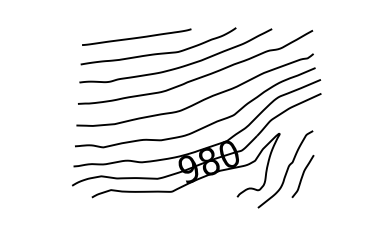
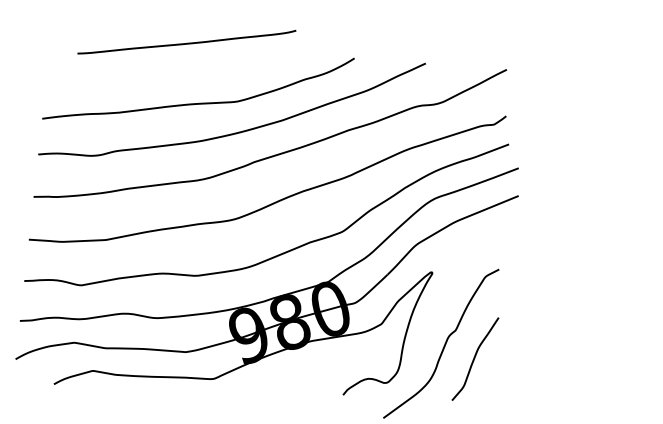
line: (136, 37) -> (186, 42), moved

